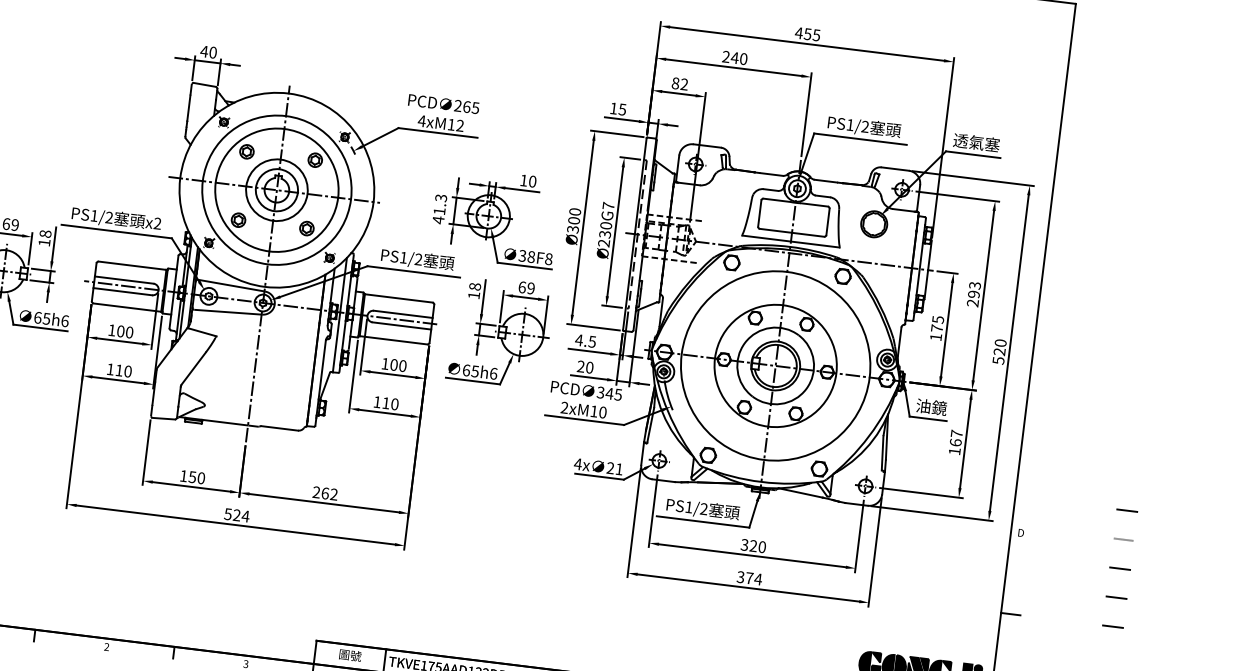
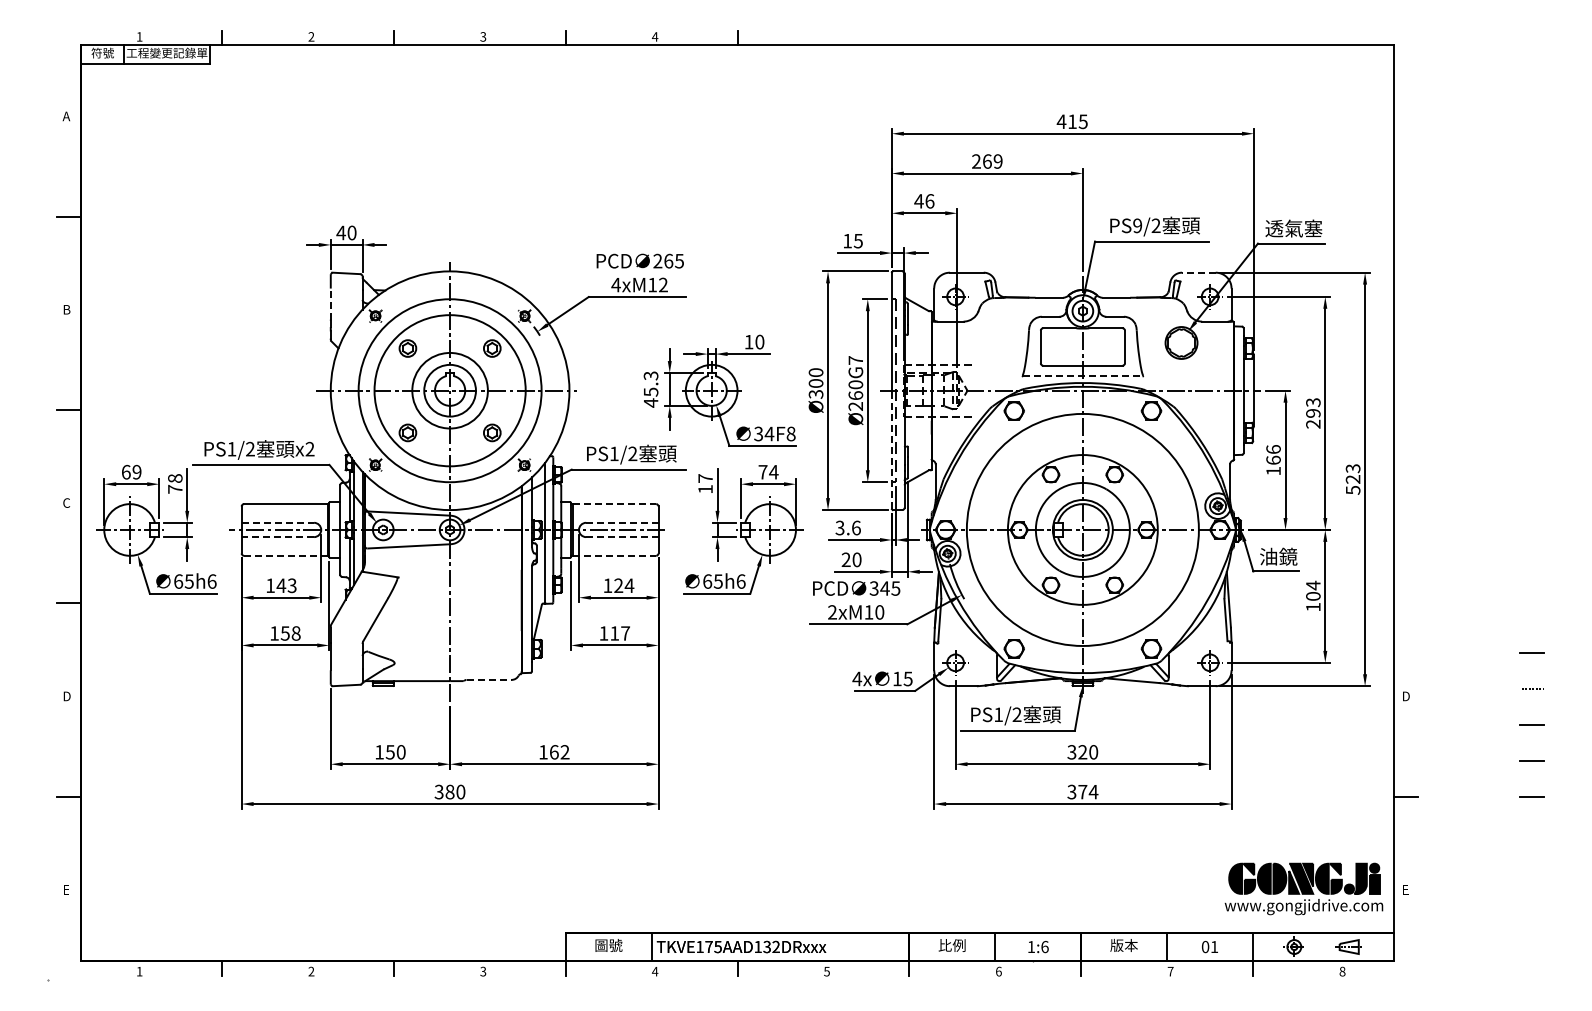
text: (807, 33) -> (1071, 121), 455 -> 415
text: (739, 58) -> (992, 161), 240 -> 269
text: (680, 84) -> (924, 201), 82 -> 46
line: (188, 108) -> (330, 304), solid -> dashed
text: (850, 124) -> (1137, 225), PS1/2 -> PS9/2
line: (894, 168) -> (1198, 272), solid -> dashed
text: (439, 210) -> (651, 391), 41.3 -> 45.3
text: (604, 234) -> (855, 395), Ø230G7 -> Ø260G7
line: (790, 241) -> (1082, 376), solid -> dashed
text: (44, 242) -> (175, 488), 18 -> 78
text: (531, 256) -> (769, 433), 38F8 -> 34F8
line: (124, 279) -> (278, 522), solid -> dashed
line: (628, 281) -> (891, 449), solid -> dashed
text: (475, 286) -> (705, 478), 18 -> 17
text: (526, 287) -> (768, 471), 69 -> 74
line: (122, 291) -> (277, 537), solid -> dashed
line: (398, 298) -> (614, 504), solid -> dashed
line: (127, 307) -> (285, 555), solid -> dashed
line: (402, 314) -> (621, 522), solid -> dashed
text: (937, 323) -> (1273, 454), 175 -> 166
line: (401, 326) -> (622, 537), solid -> dashed
text: (125, 331) -> (286, 585), 100 -> 143
line: (393, 340) -> (614, 555), solid -> dashed
text: (585, 340) -> (847, 527), 4.5 -> 3.6
text: (1001, 343) -> (1353, 468), 520 -> 523
text: (398, 365) -> (624, 585), 100 -> 124
text: (123, 371) -> (290, 633), 110 -> 158
text: (394, 404) -> (625, 633), 110 -> 117
line: (280, 428) -> (489, 679), solid -> dashed
text: (956, 437) -> (1313, 590), 167 -> 104
text: (614, 468) -> (902, 678), 21 -> 15
text: (316, 492) -> (543, 752), 262 -> 162
text: (237, 514) -> (450, 791), 524 -> 380

